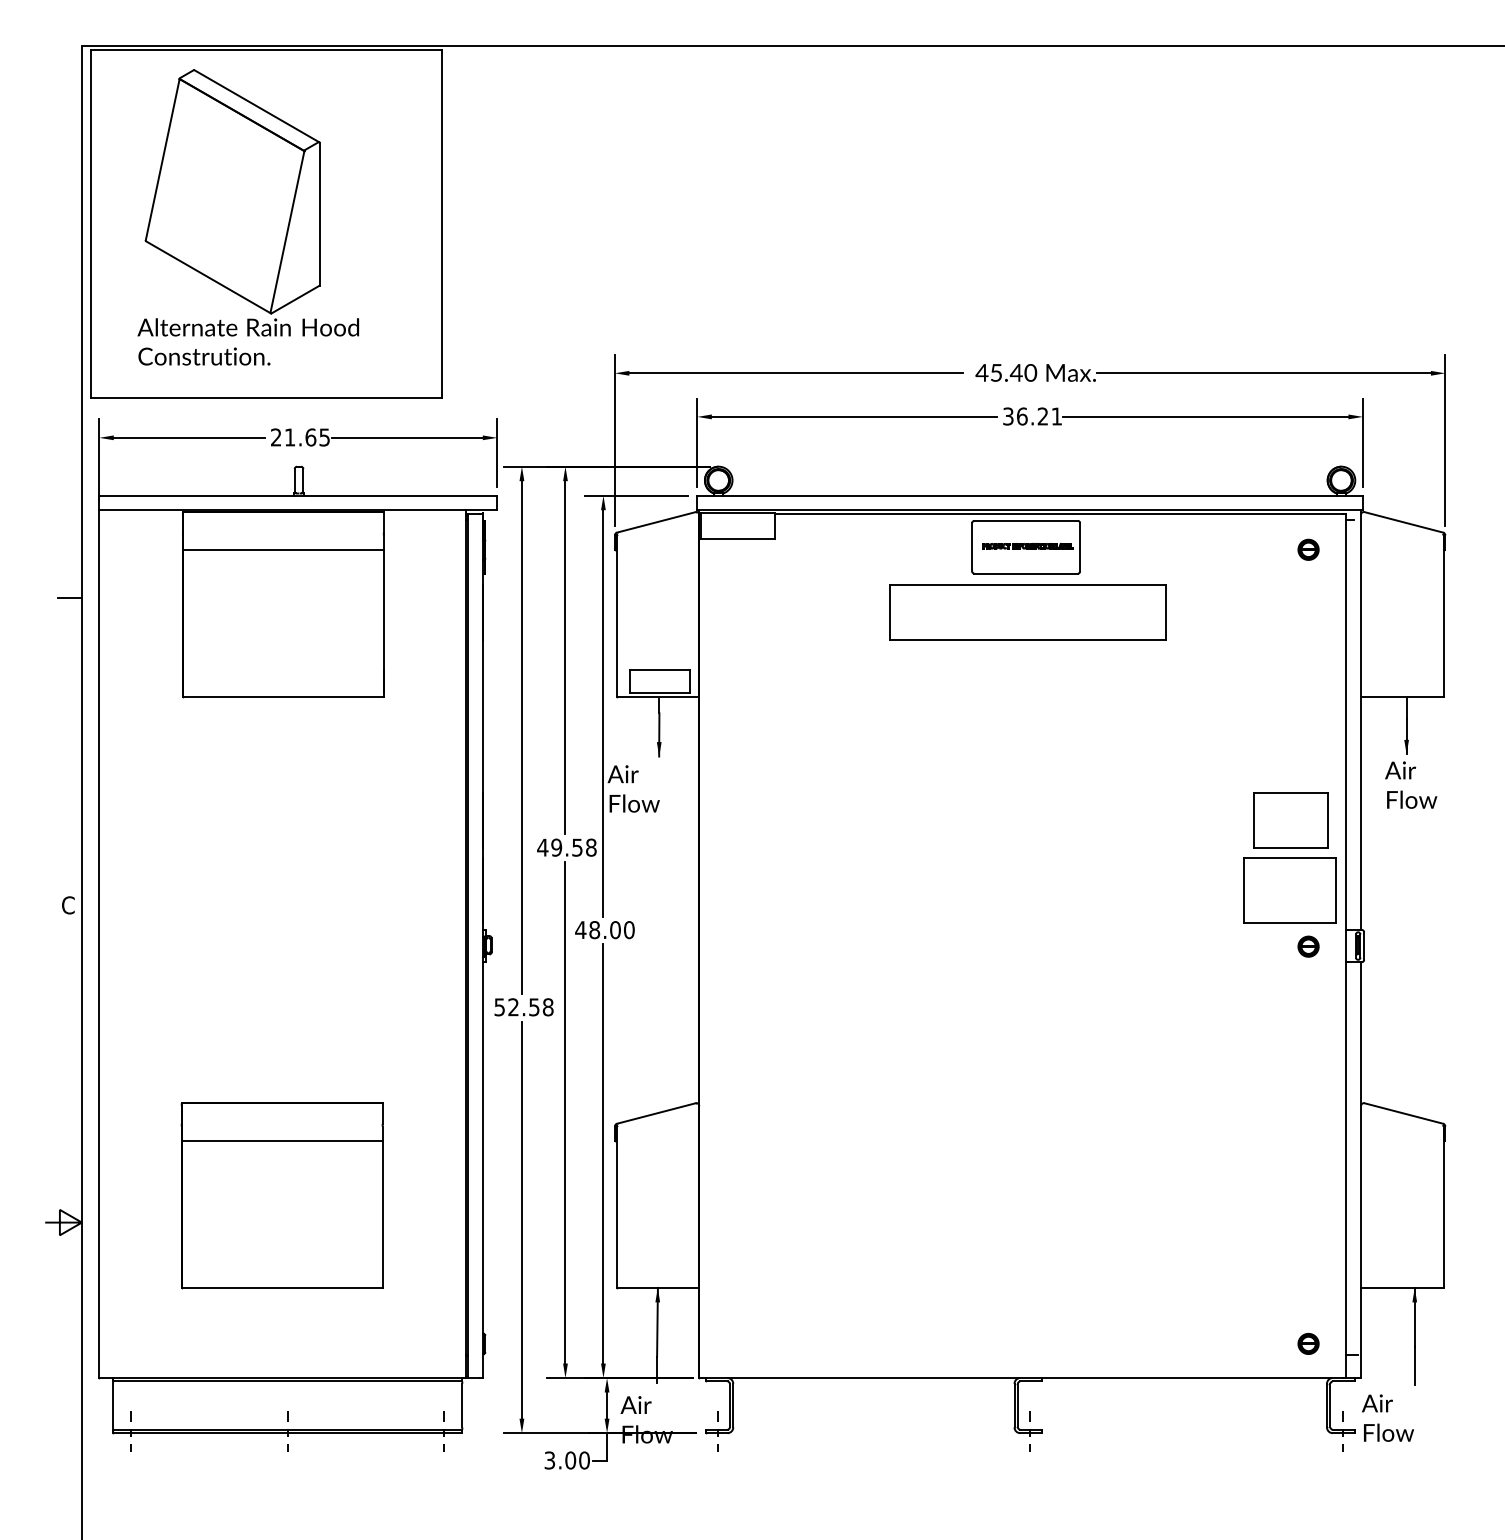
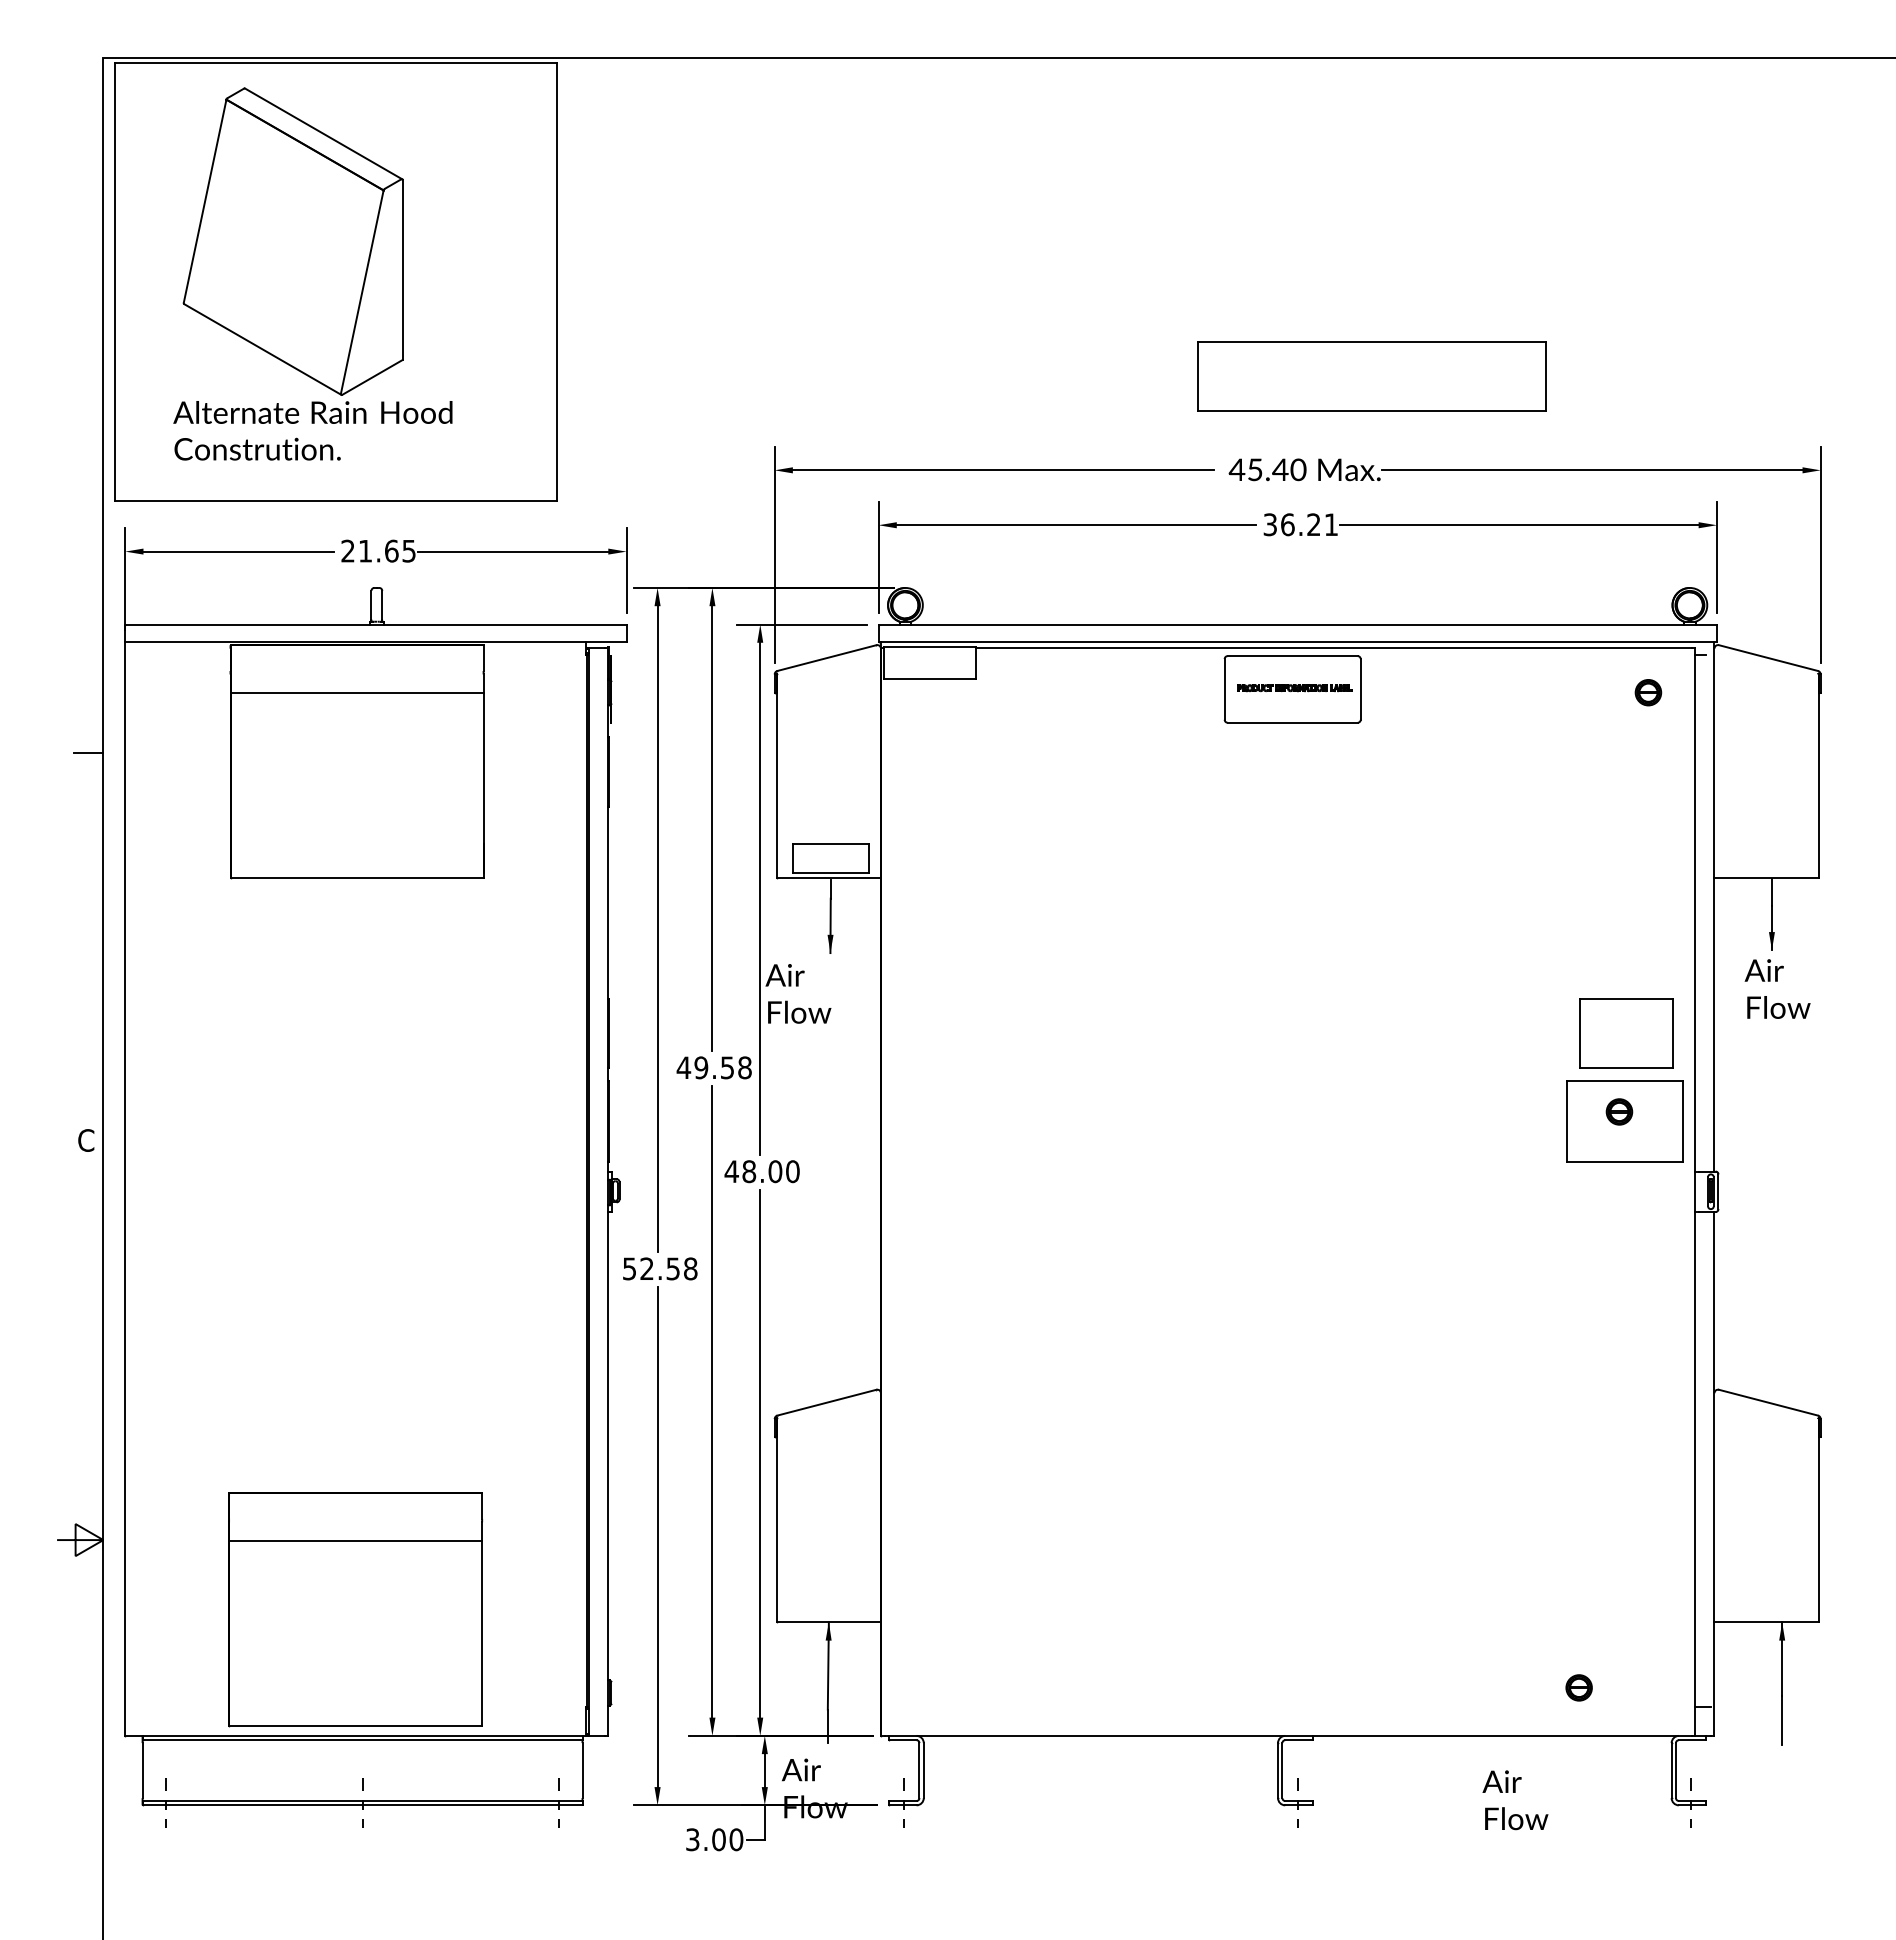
part: (1027, 612) -> (1371, 376), moved
part: (1308, 946) -> (1619, 1111), moved
part: (281, 1195) -> (354, 1609), moved
part: (1308, 1343) -> (1579, 1687), moved
text: (1388, 1417) -> (1516, 1799), moved

